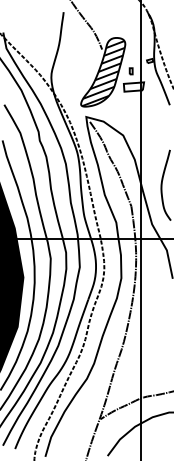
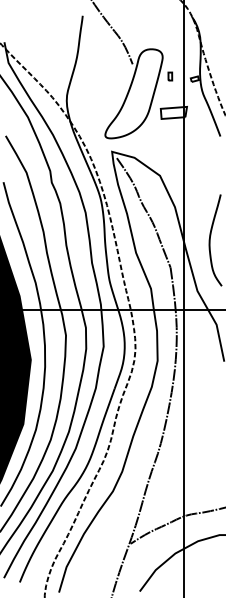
part: (131, 71) -> (170, 76), moved
hatch: (102, 72) -> (133, 93), removed

